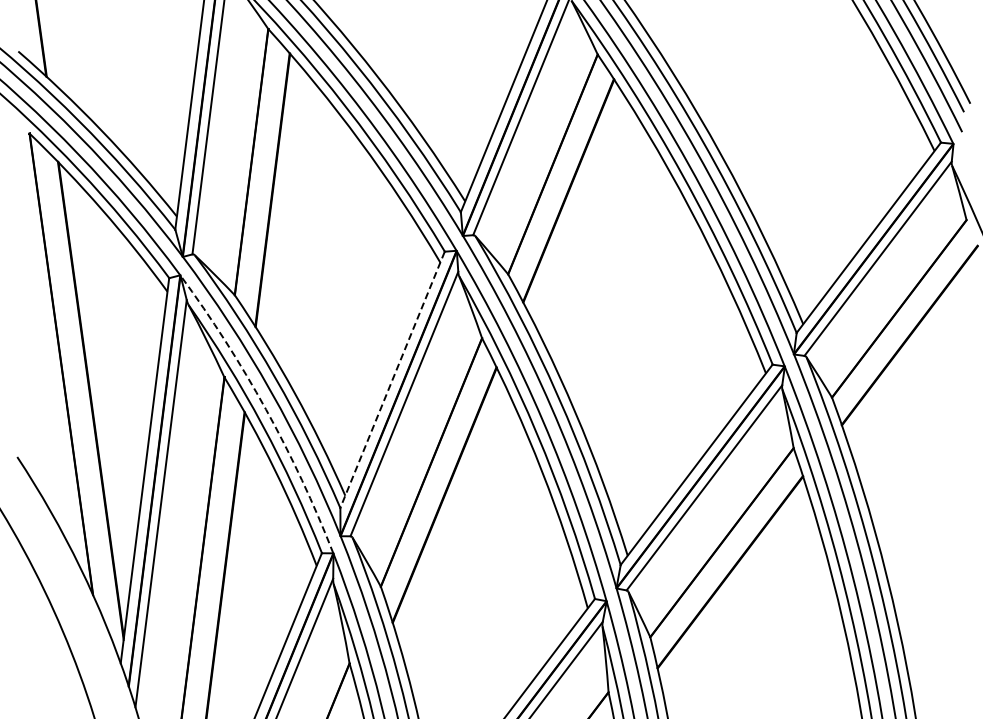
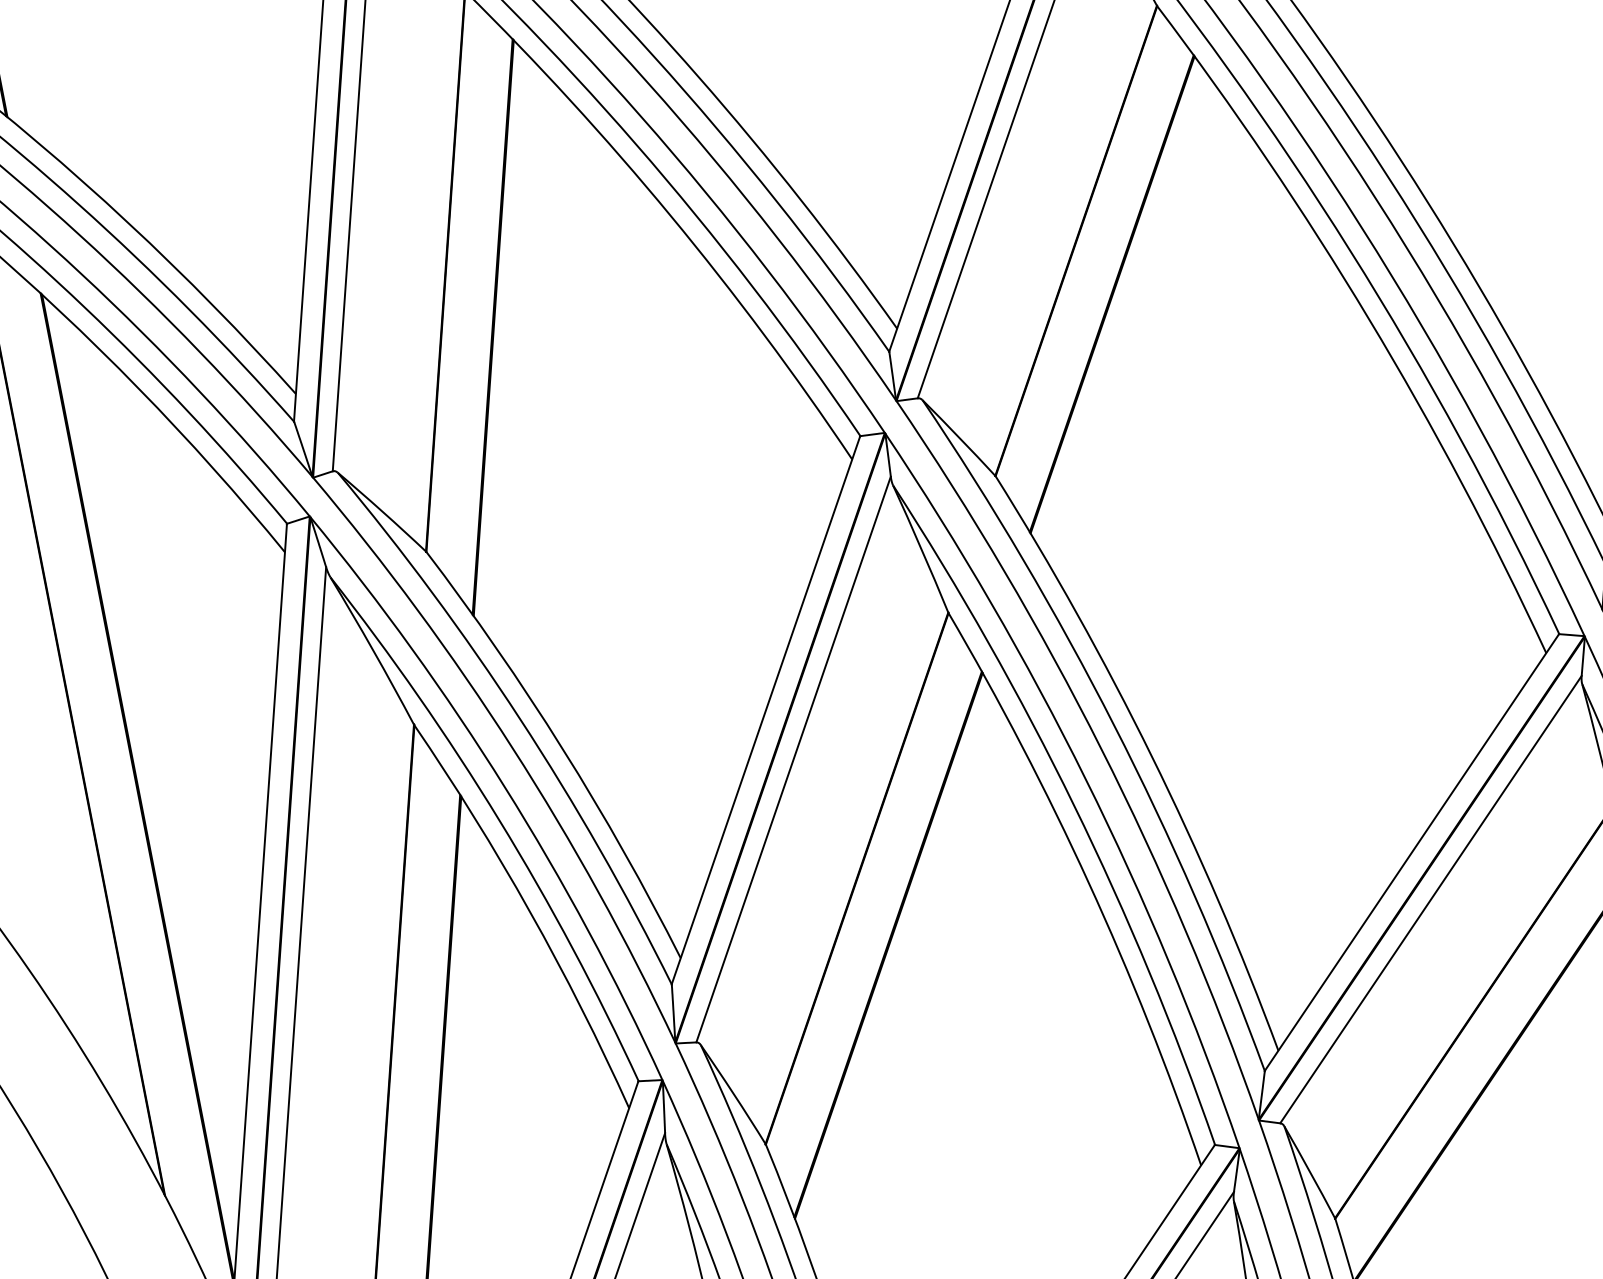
line: (392, 380) -> (765, 711), dashed -> solid
arc: (266, 409) -> (505, 787), dashed -> solid

